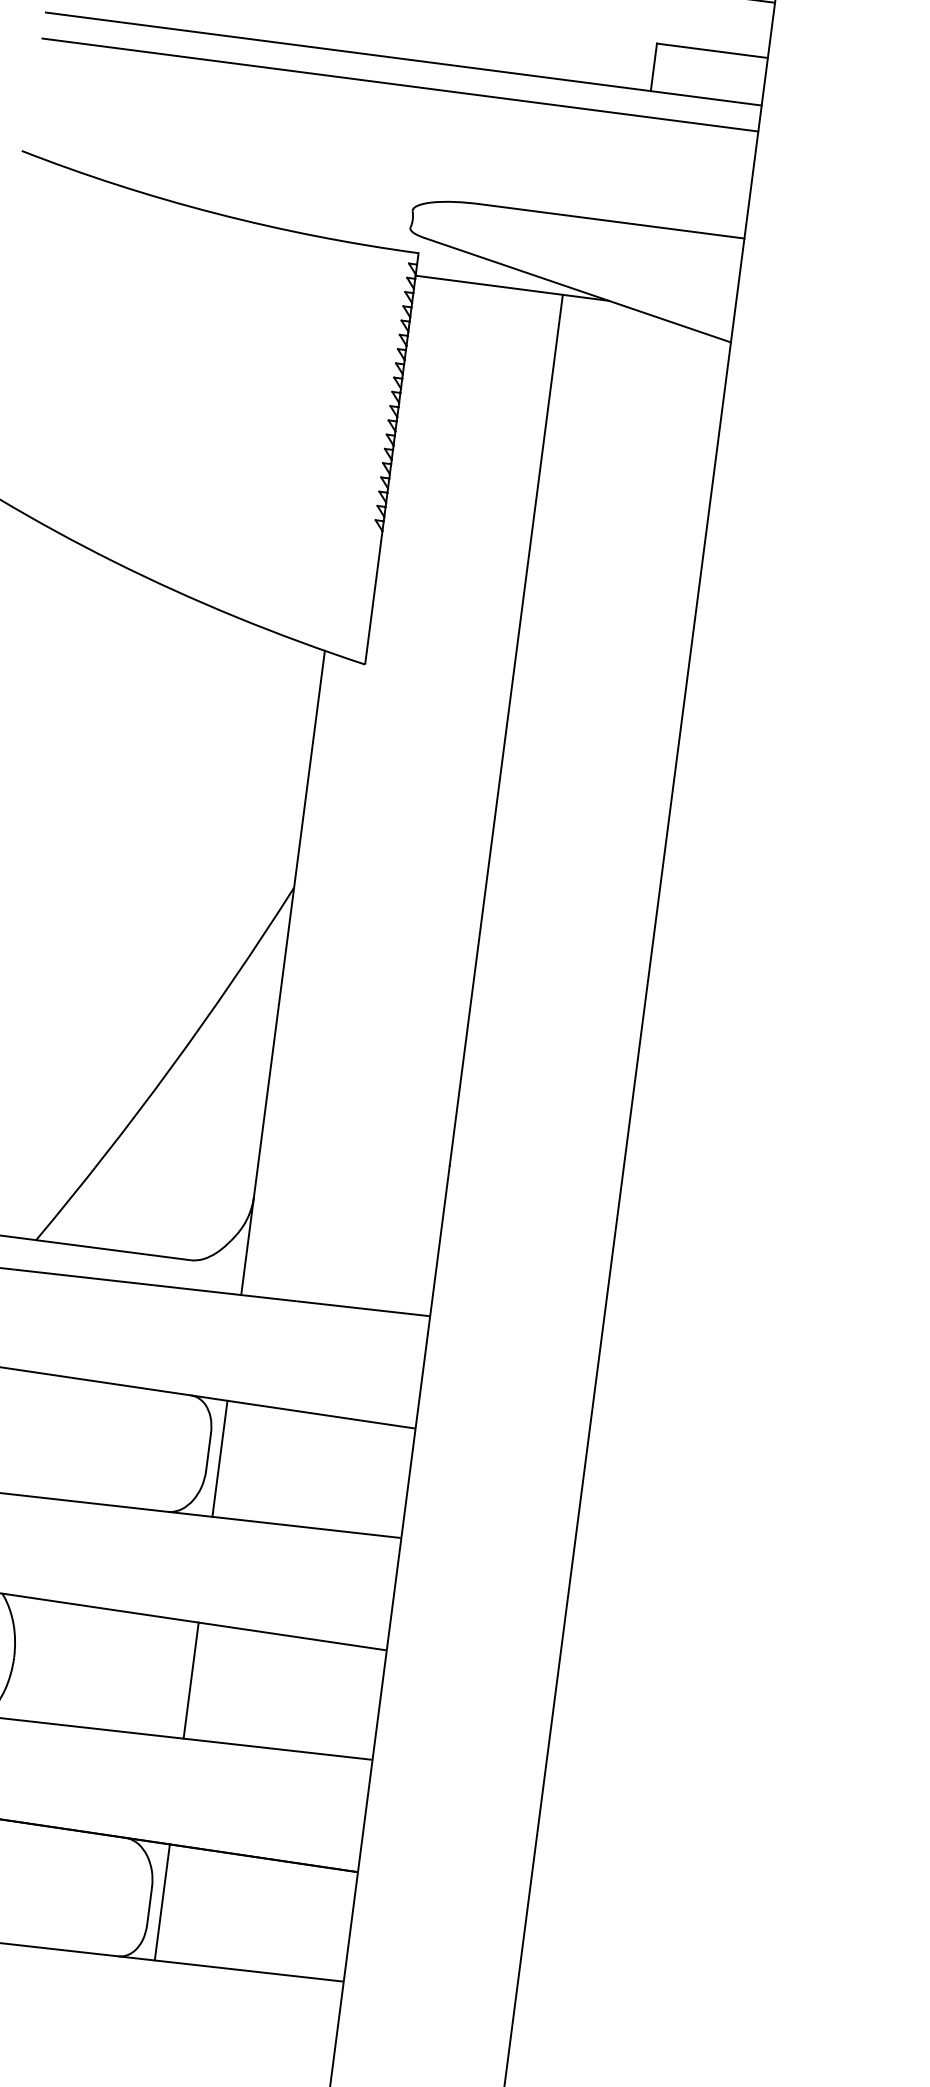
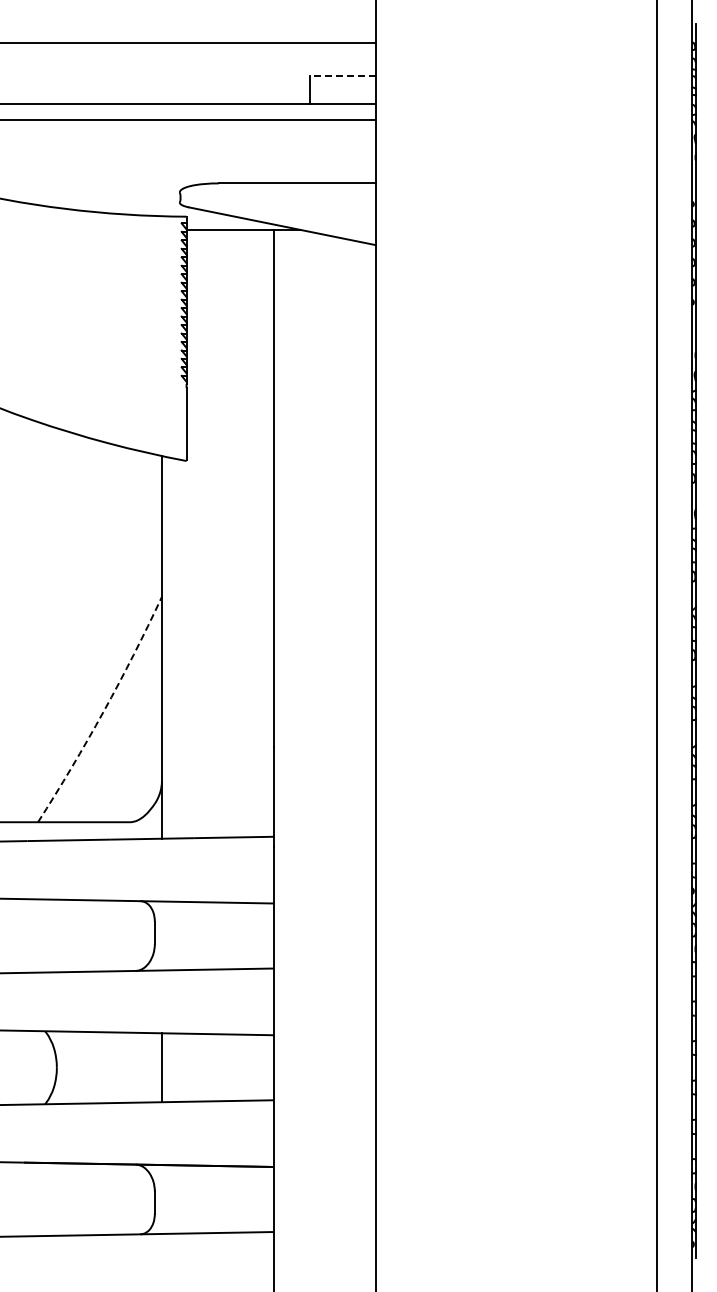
line: (711, 51) -> (342, 76), solid -> dashed
arc: (170, 1068) -> (103, 711), solid -> dashed
line: (220, 1458) -> (162, 935), removed
line: (163, 1902) -> (162, 1199), removed

